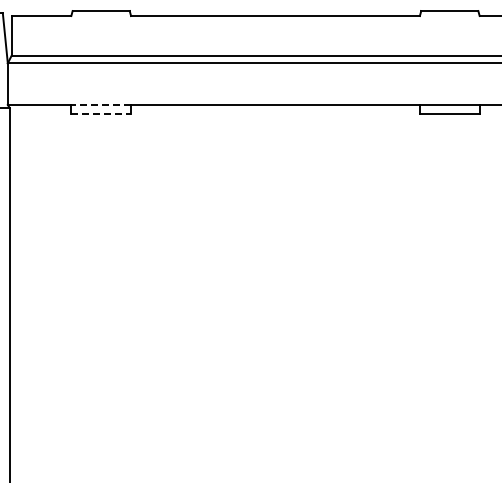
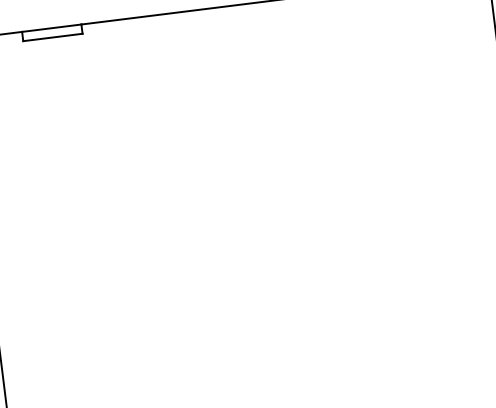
line: (101, 105) -> (52, 28), dashed -> solid
line: (101, 114) -> (53, 37), dashed -> solid

